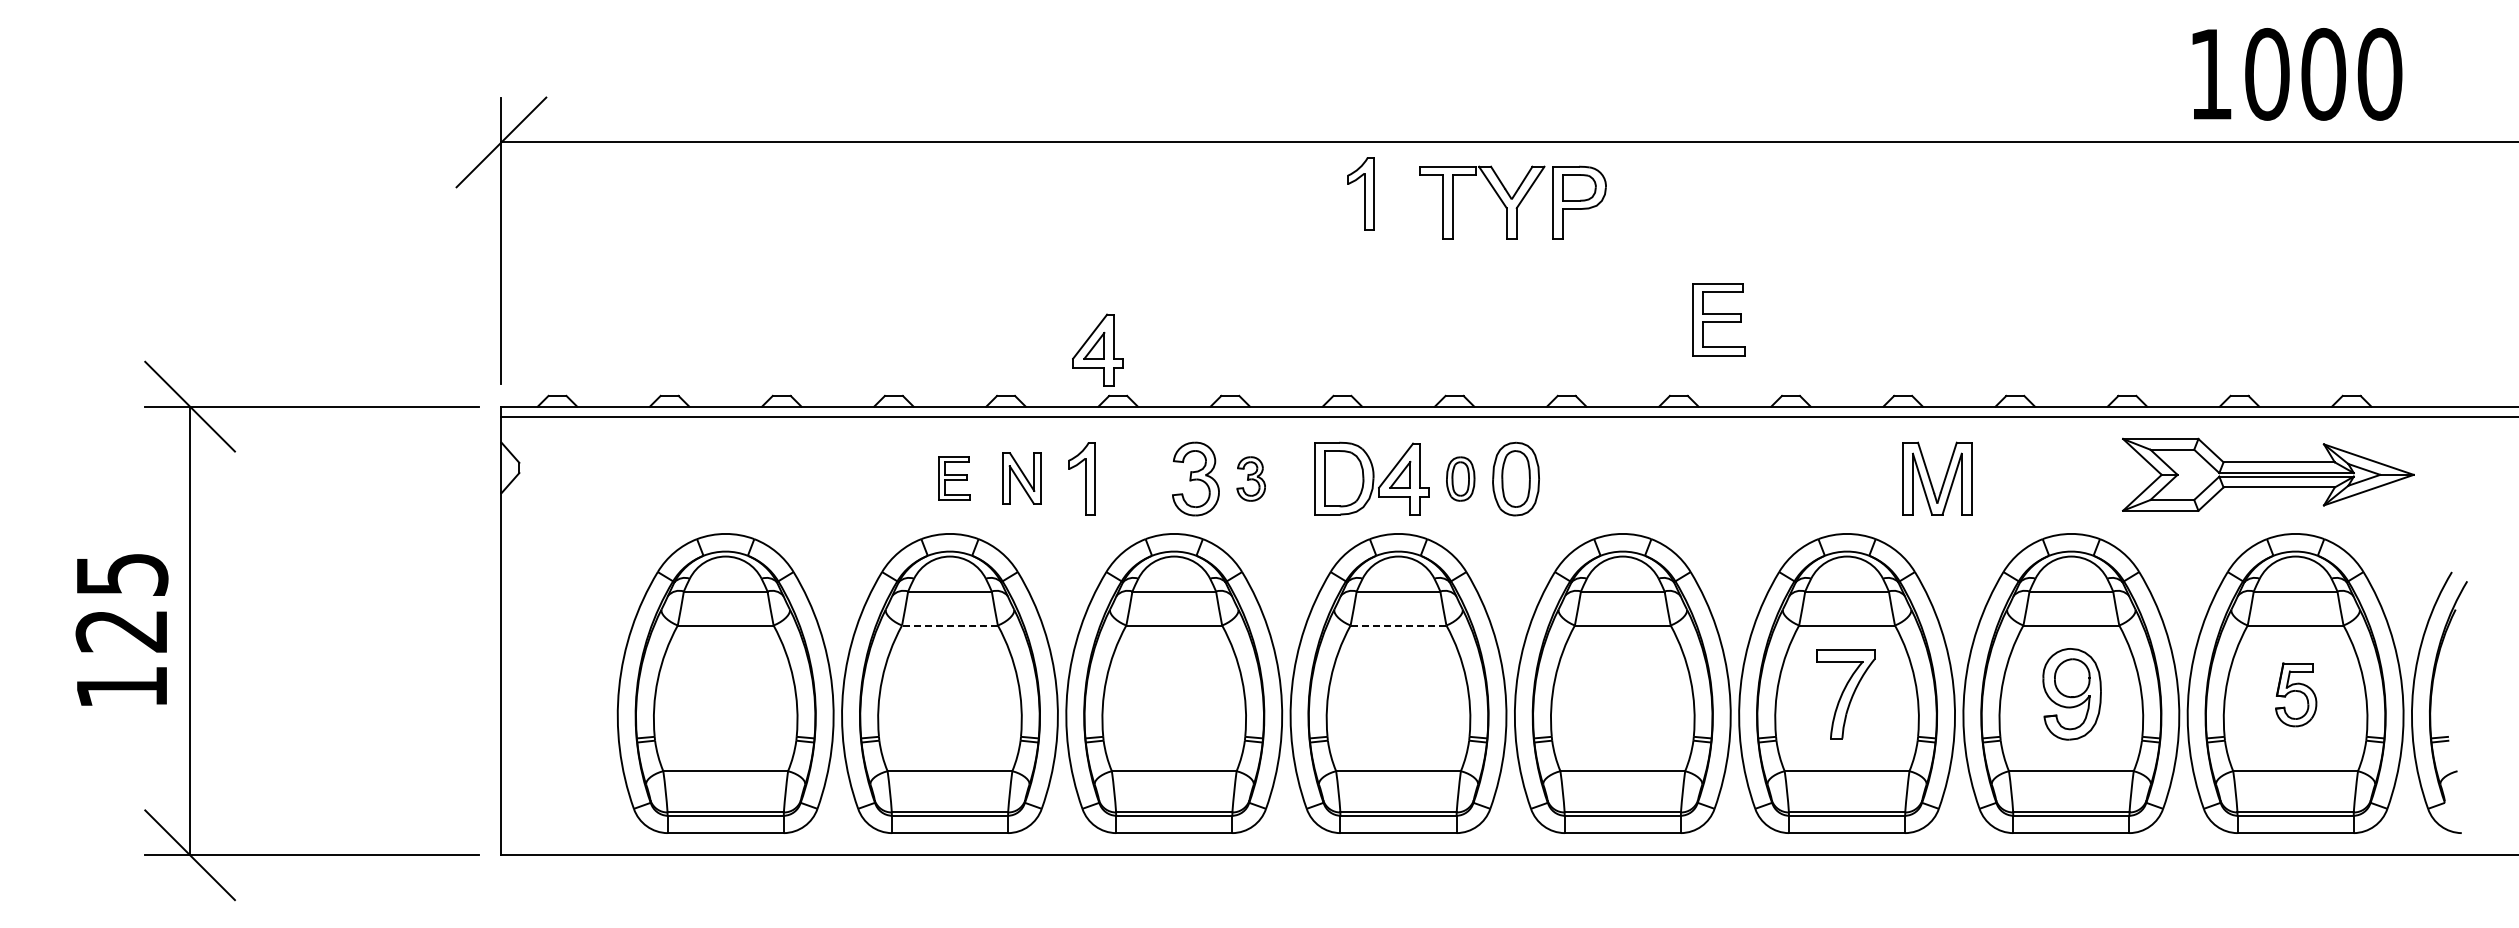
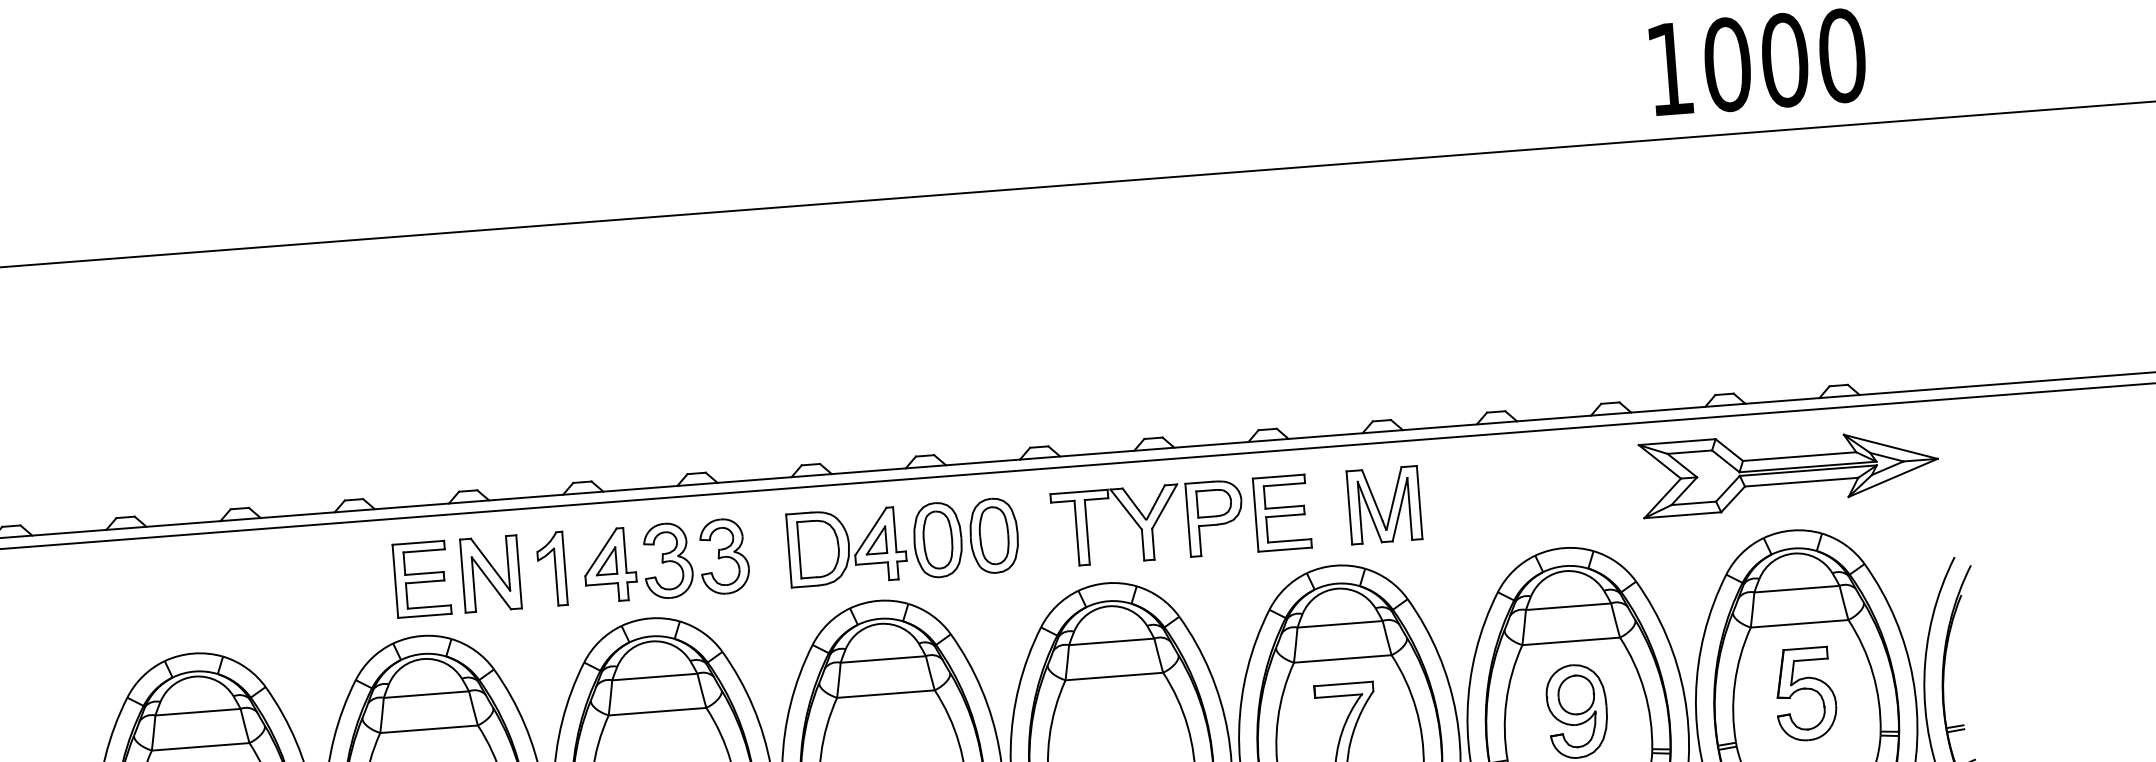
part: (1360, 193) -> (813, 257), removed
part: (1512, 202) -> (1147, 523), moved
part: (1718, 319) -> (1281, 513), moved
part: (1097, 349) -> (609, 564), moved
part: (2268, 474) -> (1789, 469), moved
part: (954, 478) -> (422, 579), size x1.67
part: (1021, 478) -> (490, 573), size x1.43
part: (1251, 478) -> (724, 555), size x1.67
part: (1460, 478) -> (937, 539), size x1.67
part: (1931, 480) -> (1378, 507), moved
line: (949, 625) -> (428, 729), dashed -> solid
line: (1398, 625) -> (885, 694), dashed -> solid
part: (2295, 694) -> (1804, 694), size x1.43

